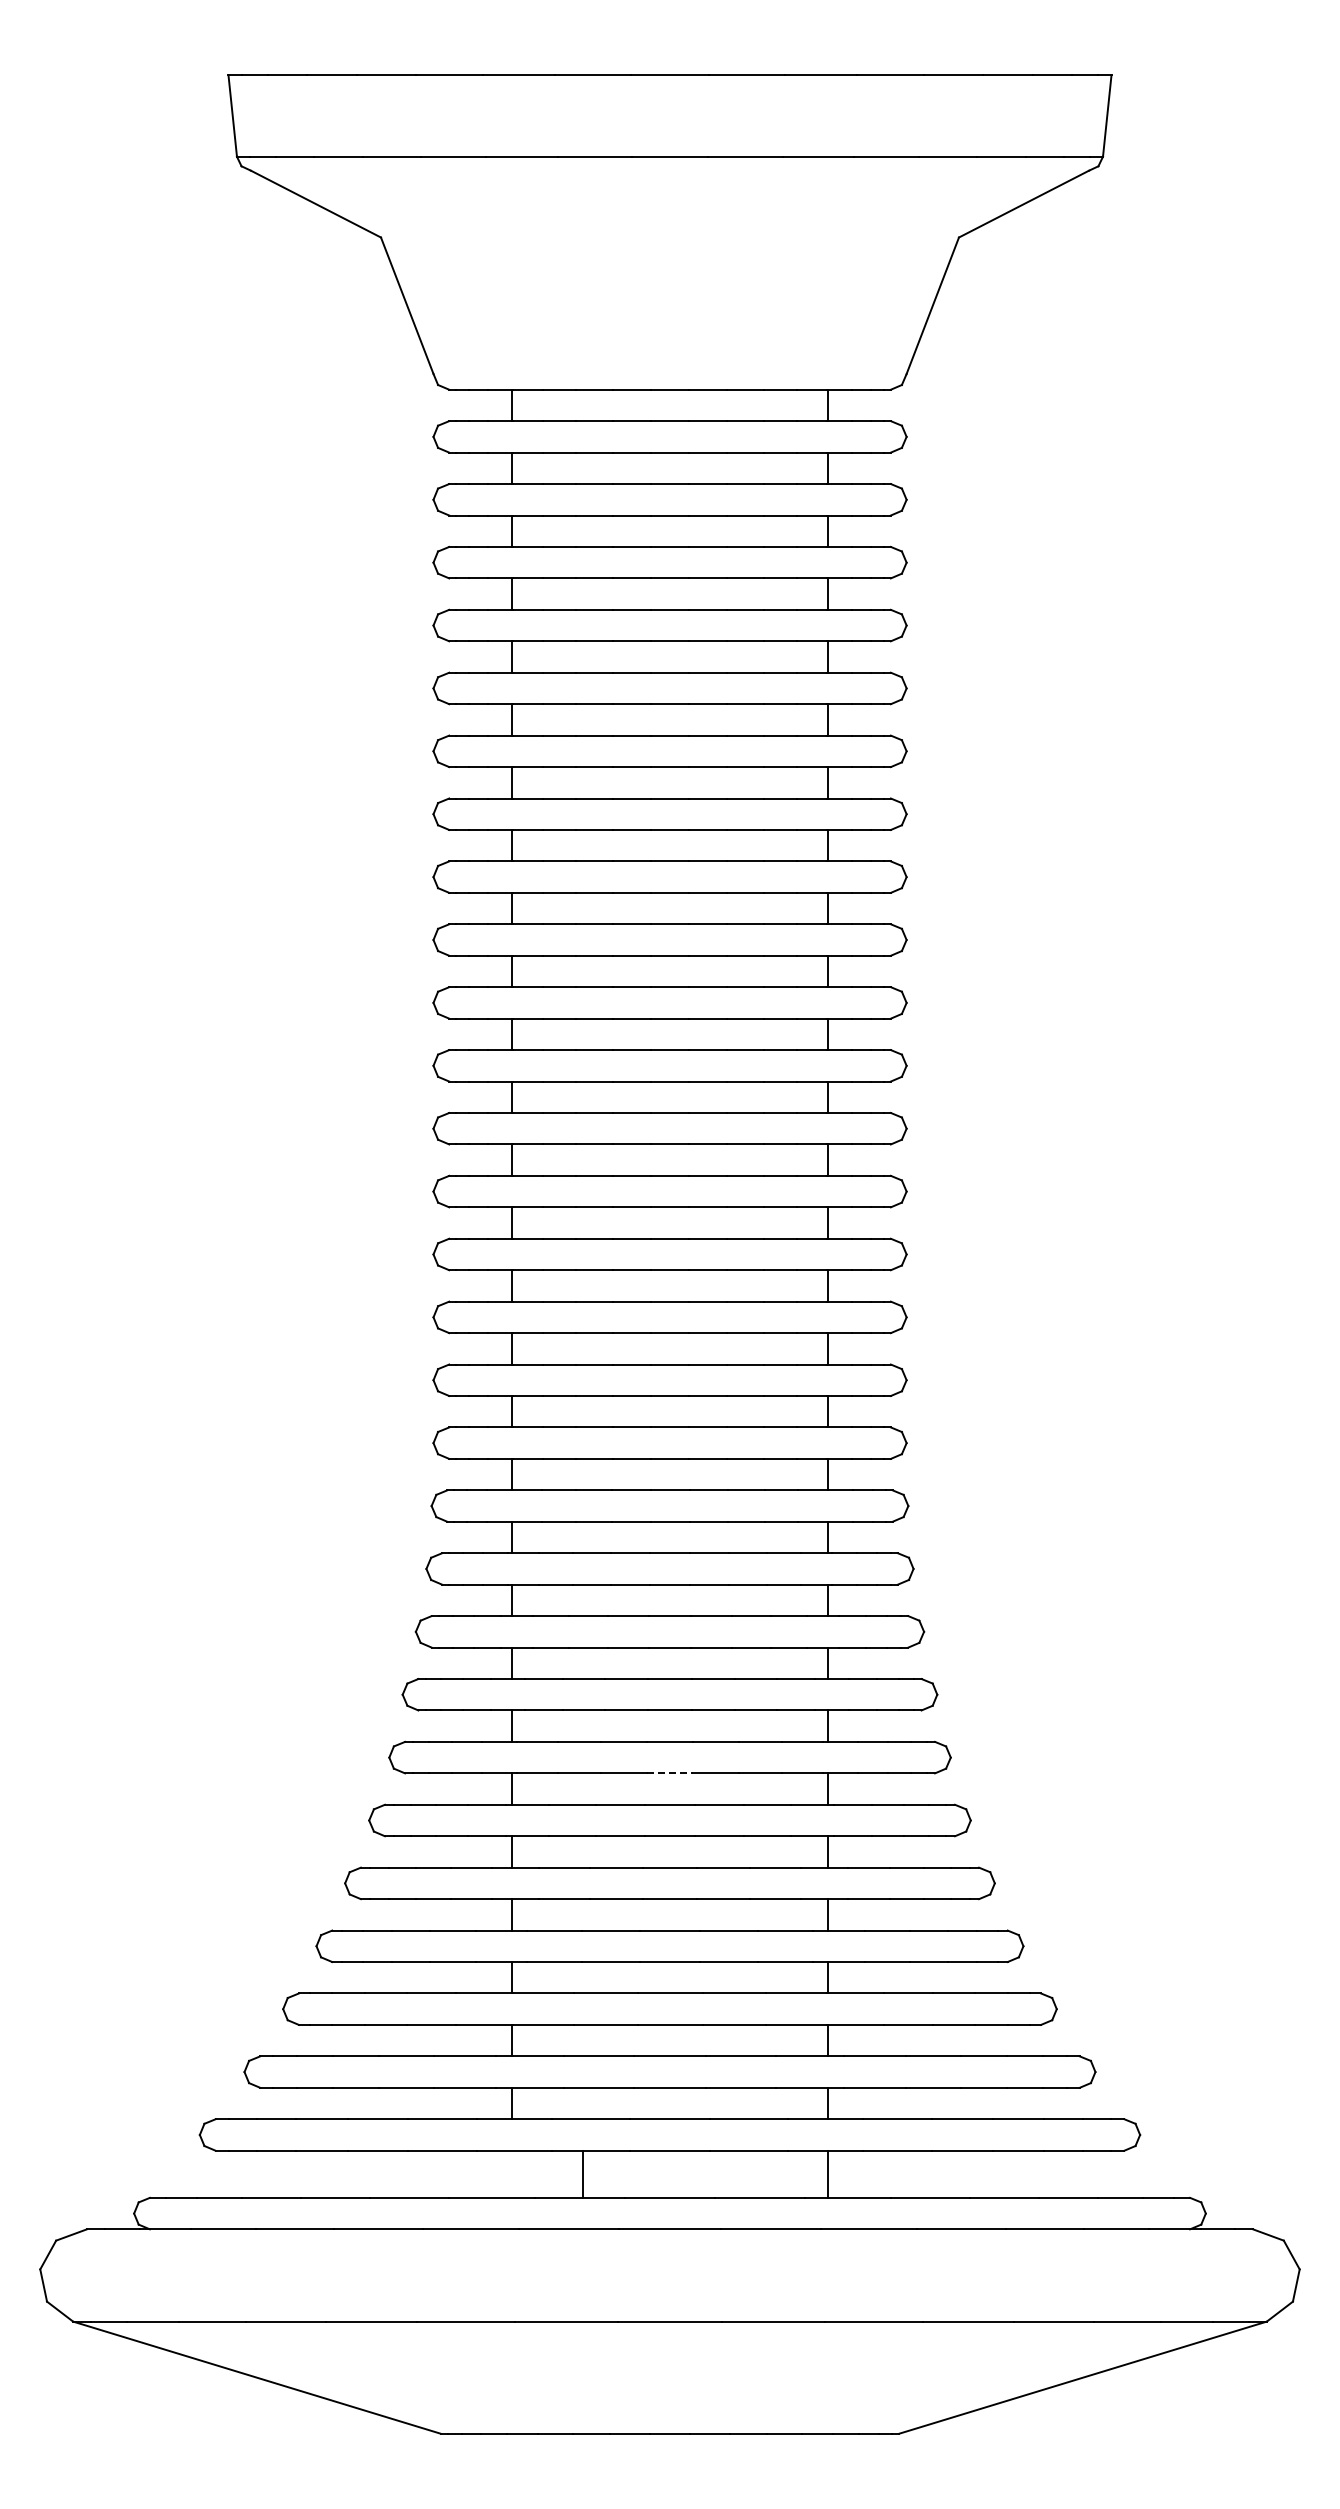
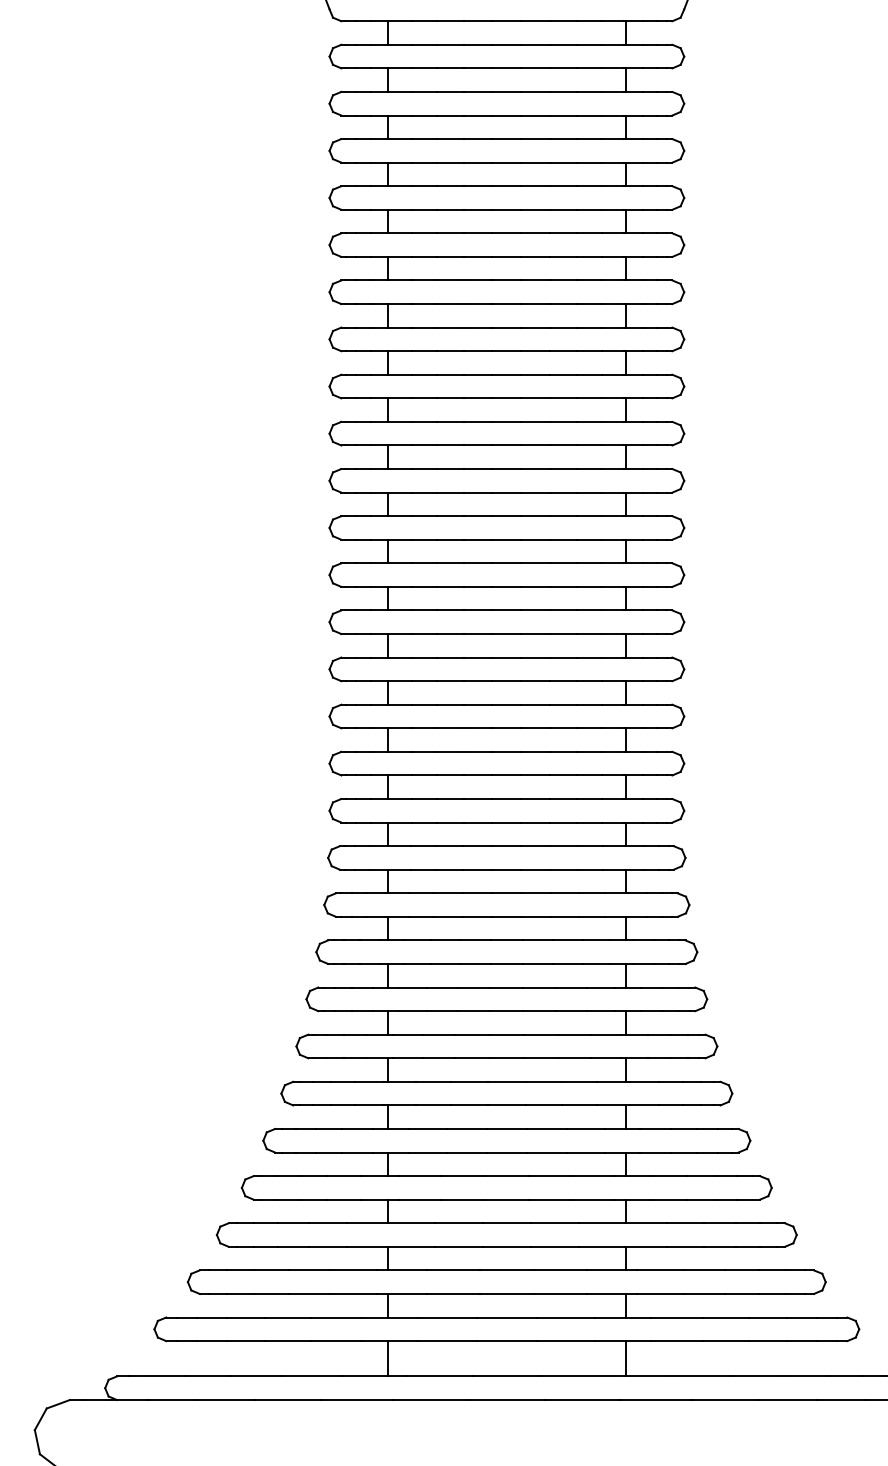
line: (670, 1773) -> (507, 1058), dashed -> solid
line: (582, 2173) -> (388, 1358), moved

